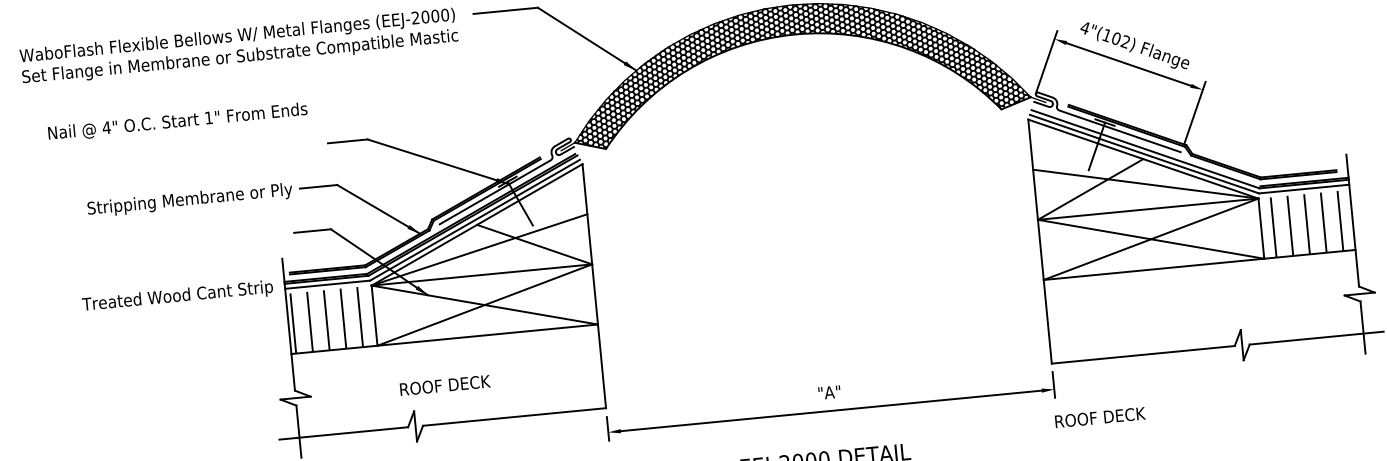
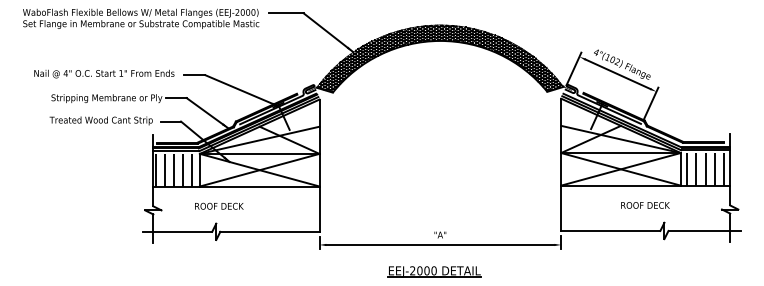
text: (178, 121) -> (104, 73), moved
text: (176, 296) -> (100, 120), moved
text: (445, 383) -> (219, 205), moved
text: (1100, 417) -> (645, 205), moved

